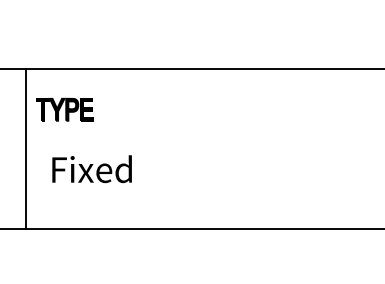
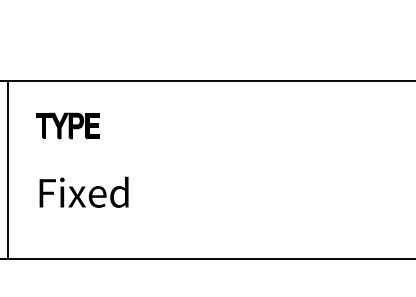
line: (25, 149) -> (7, 170), moved
text: (91, 169) -> (83, 192), moved

